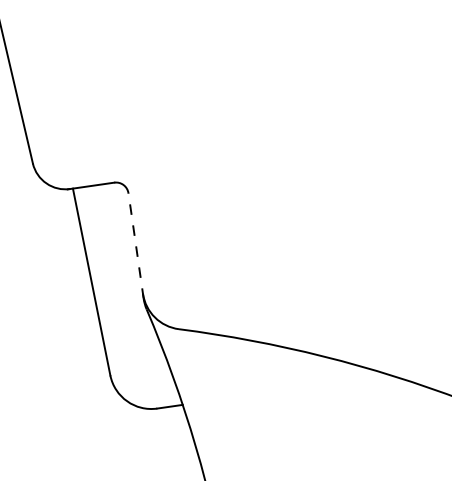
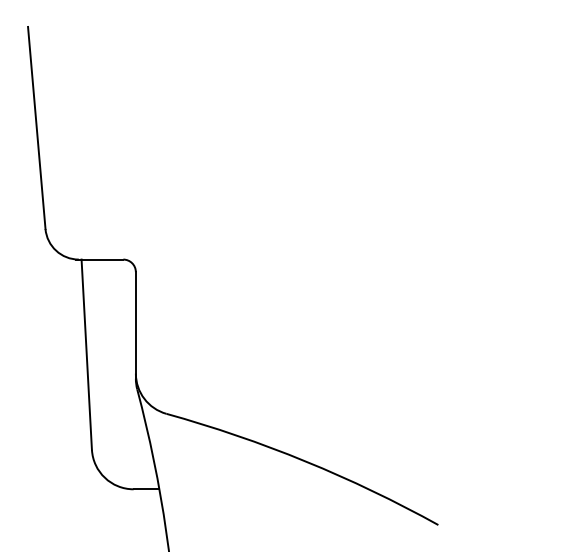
line: (135, 245) -> (135, 324), dashed -> solid

